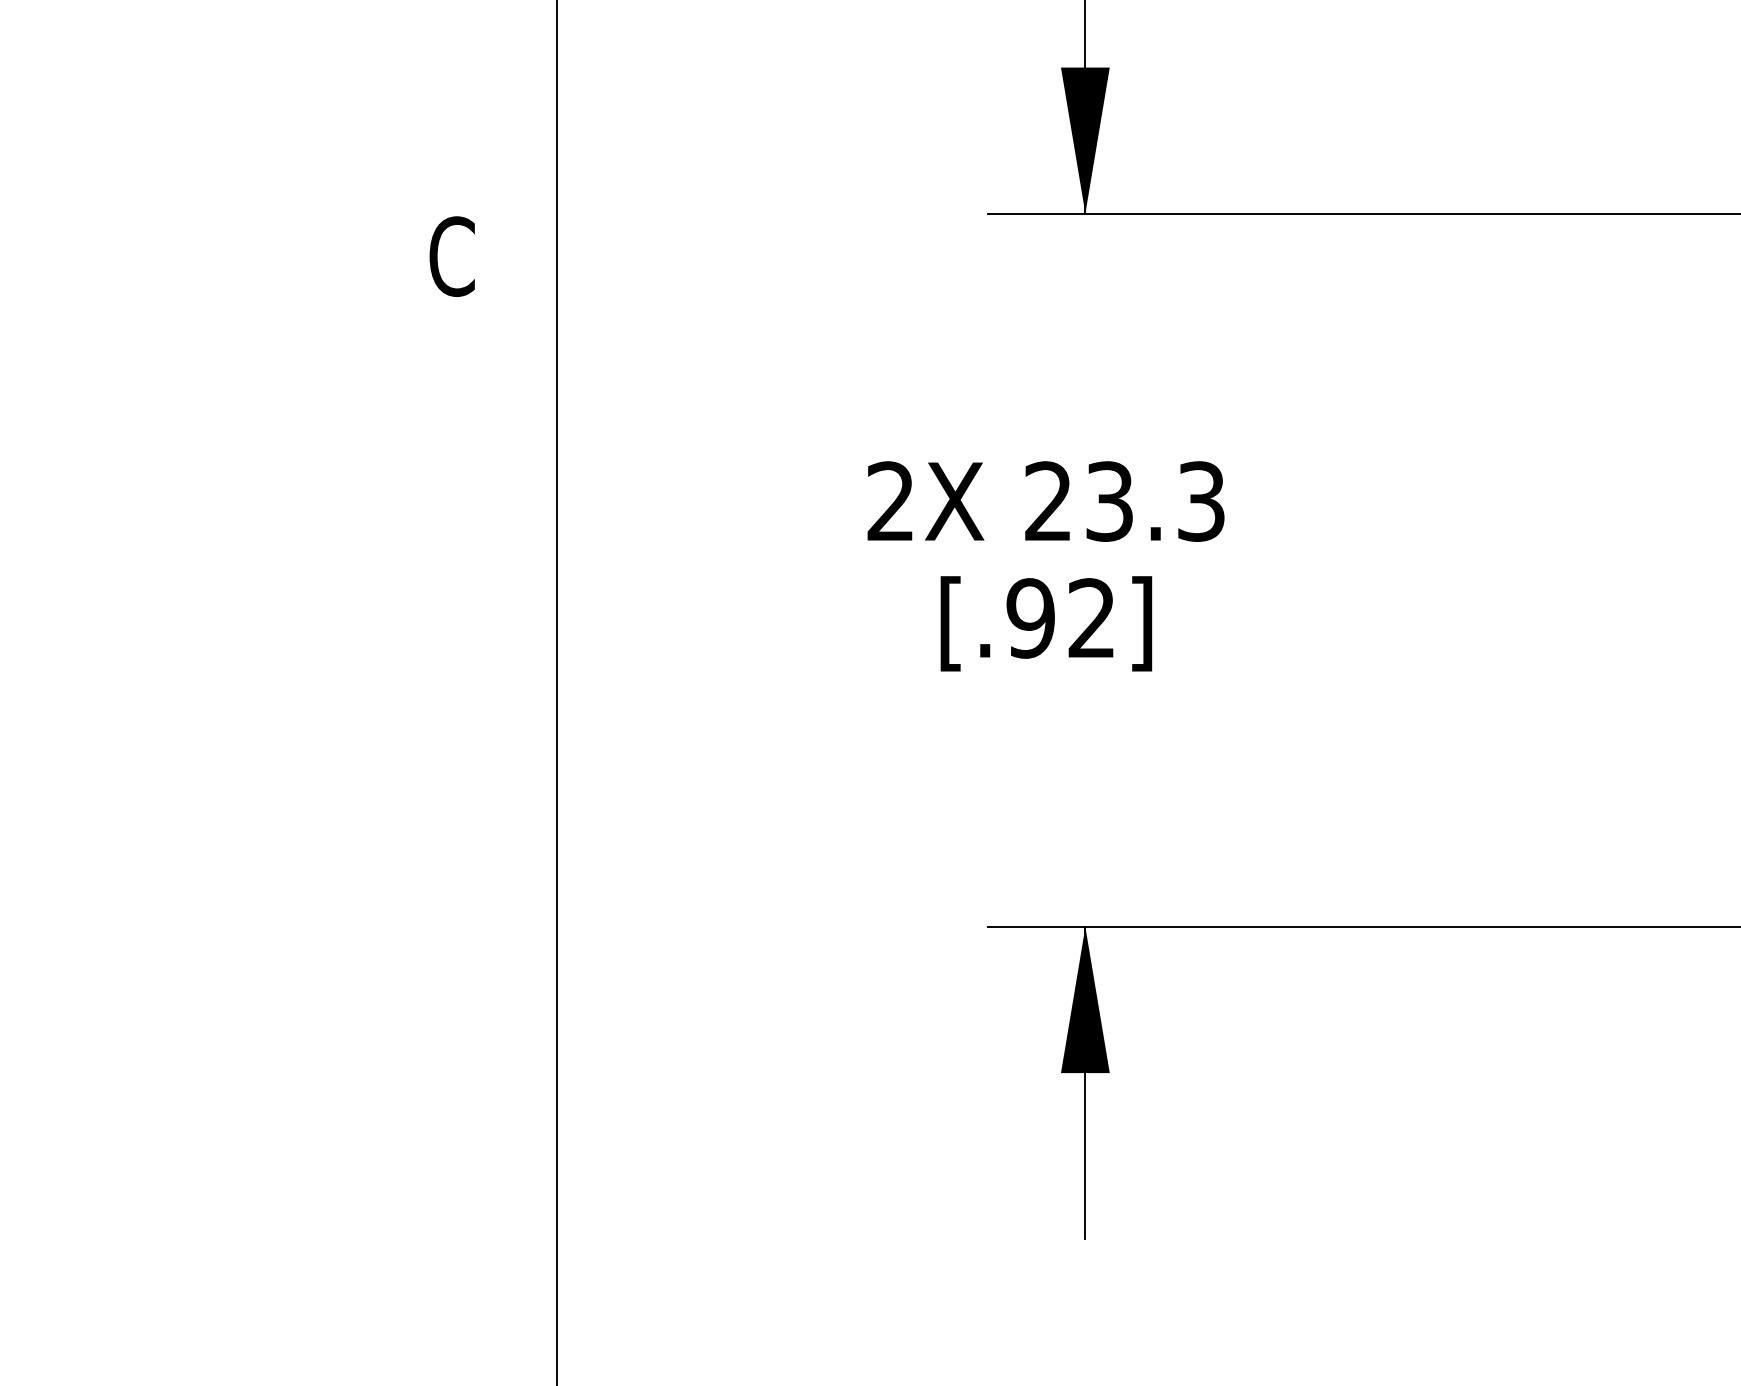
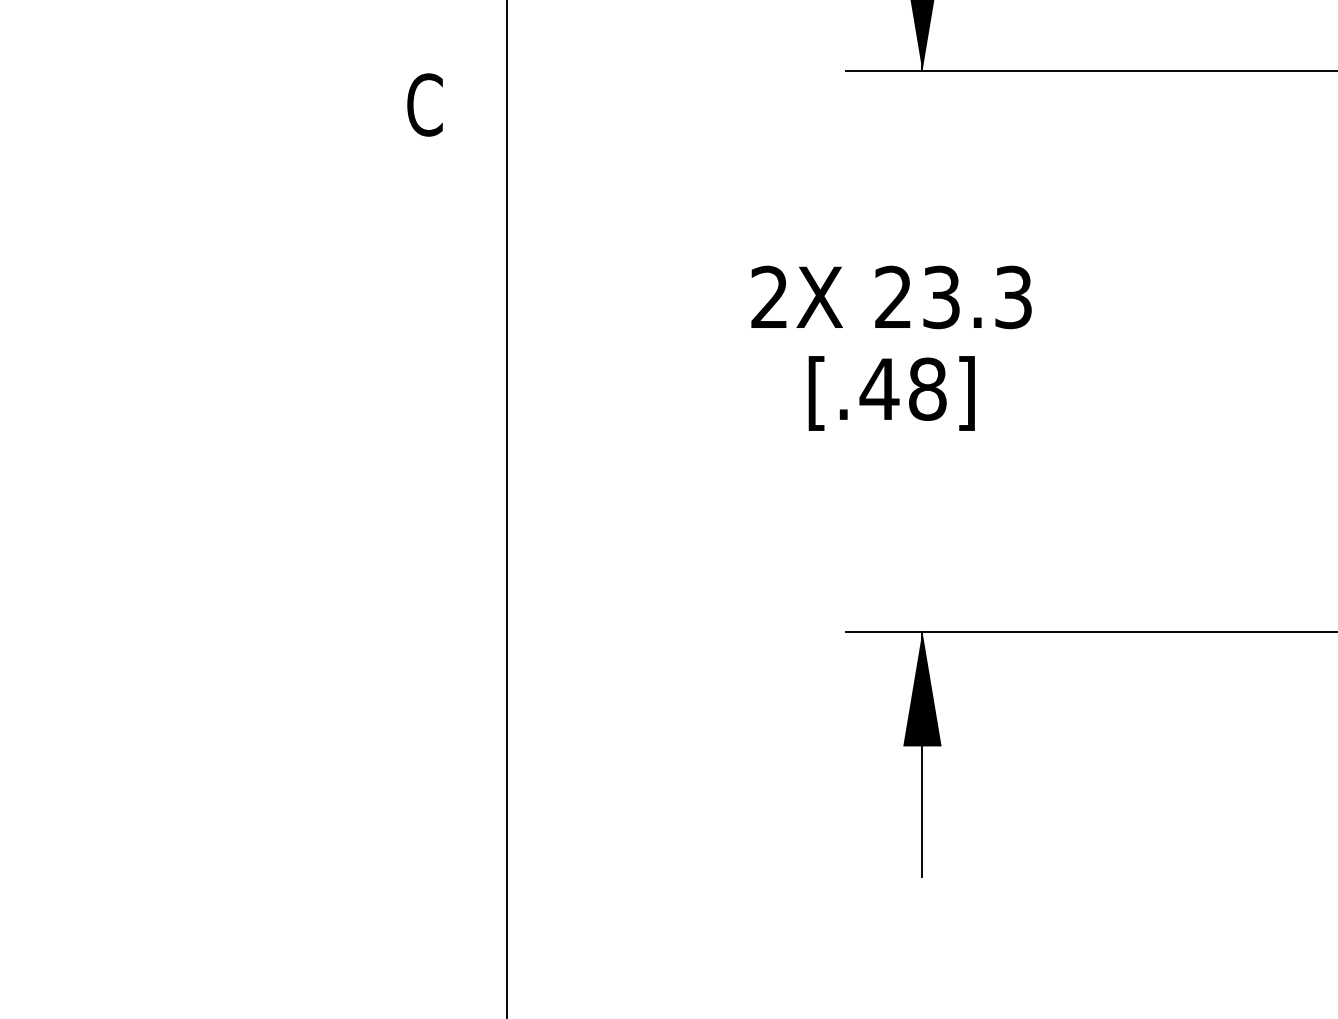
text: (1060, 618) -> (902, 389), [.92] -> [.48]

